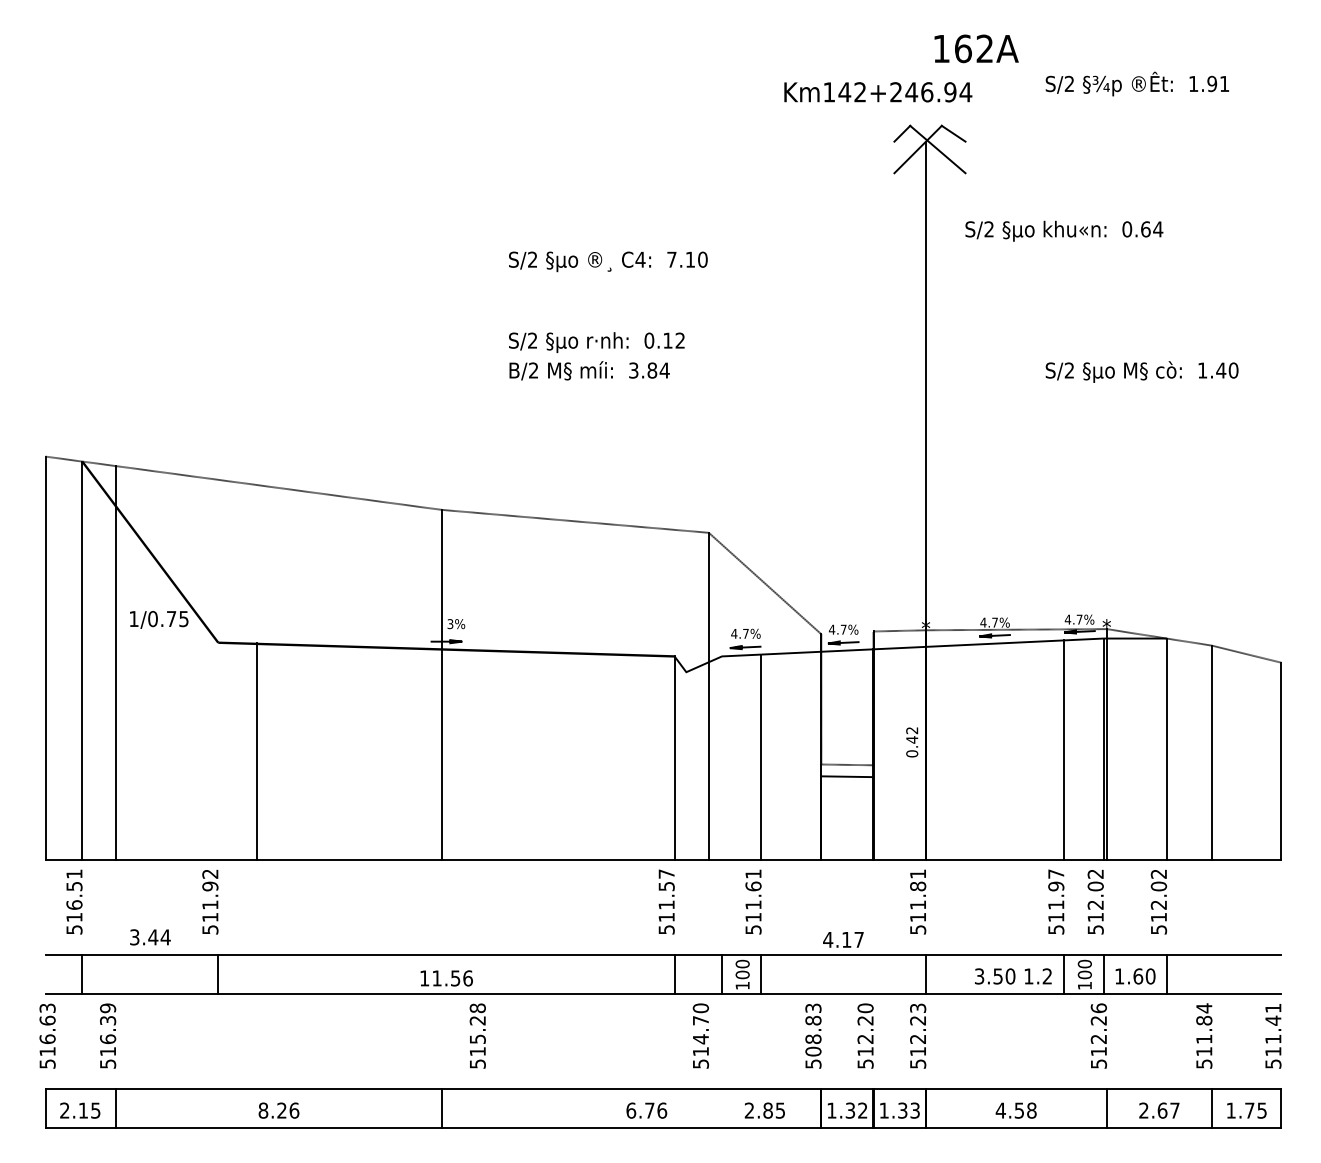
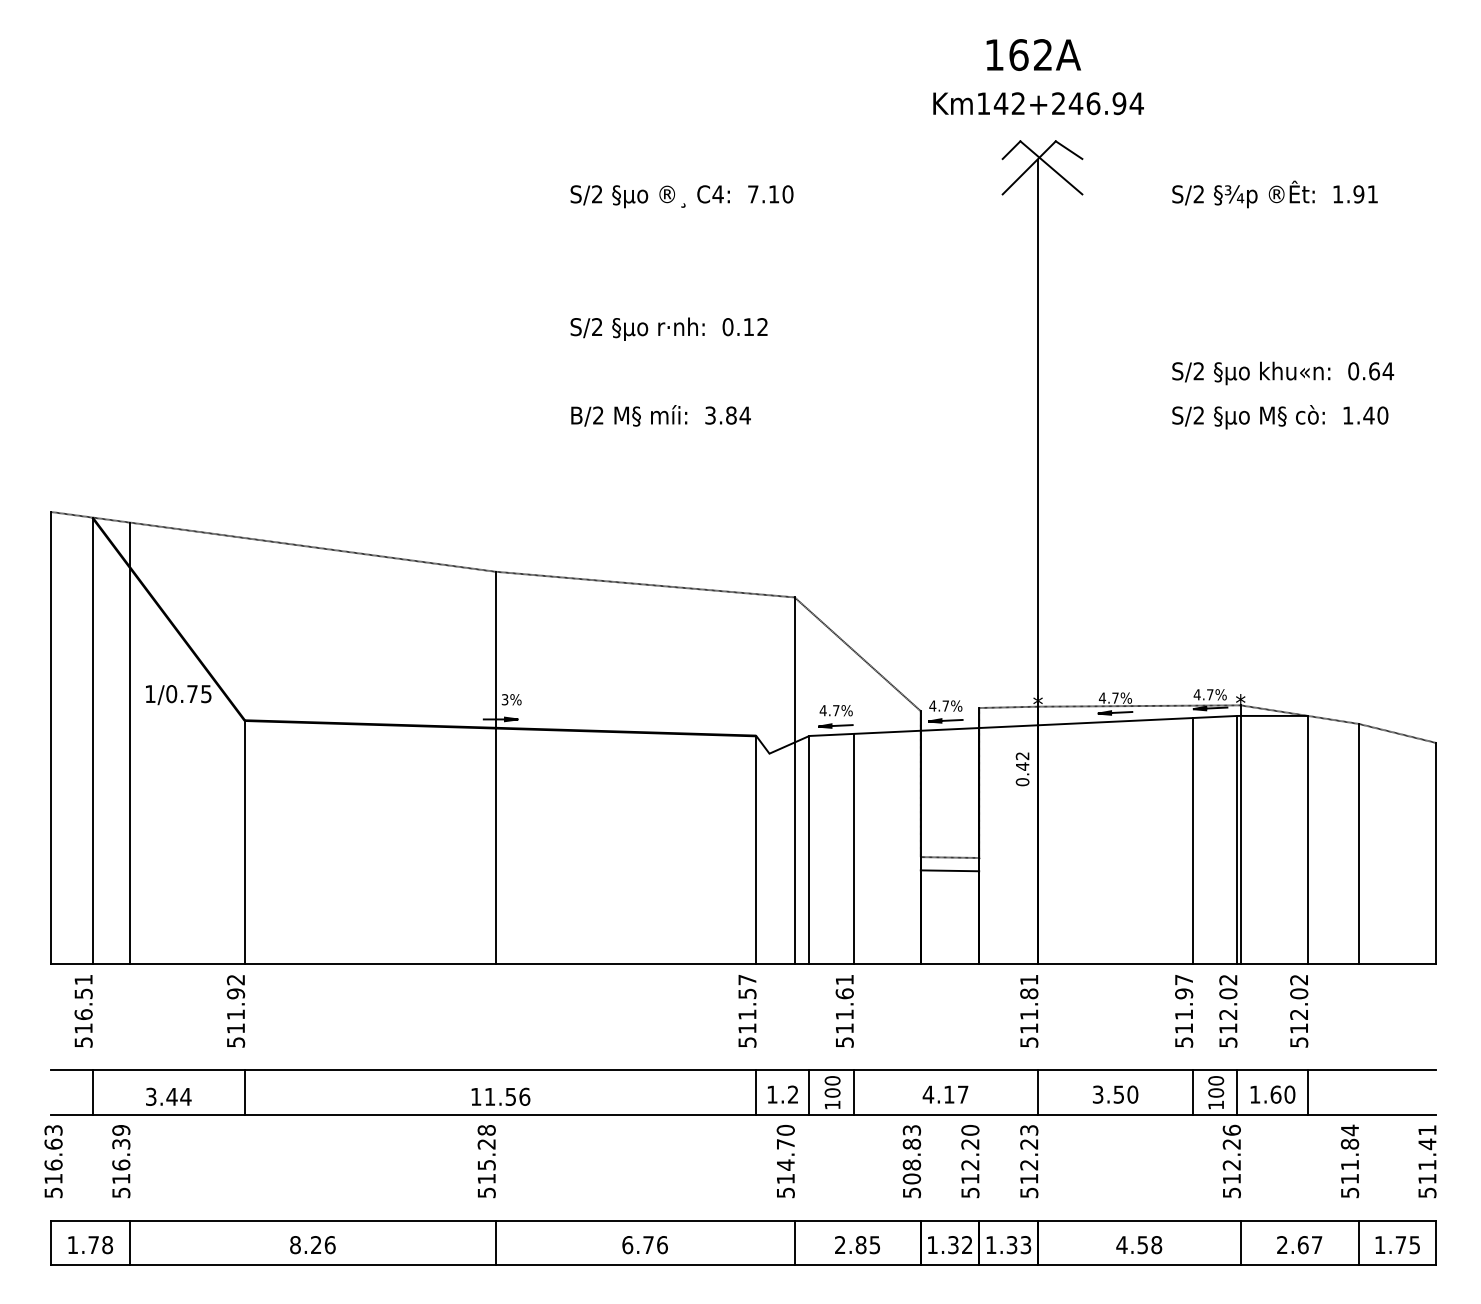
text: (976, 48) -> (1033, 54), moved
text: (1136, 84) -> (1274, 194), moved
text: (878, 92) -> (1038, 103), moved
text: (1064, 231) -> (1283, 373), moved
text: (607, 261) -> (681, 196), moved
text: (596, 341) -> (668, 328), moved
text: (912, 742) -> (1022, 769), moved
line: (256, 751) -> (244, 842), moved
line: (722, 757) -> (809, 849), added
text: (150, 937) -> (168, 1096), moved
text: (843, 939) -> (945, 1094), moved
text: (1037, 976) -> (782, 1094), moved
text: (477, 1036) -> (486, 1161), moved
line: (708, 1108) -> (794, 1242), added
text: (79, 1111) -> (89, 1245), 2.15 -> 1.78
text: (646, 1111) -> (644, 1245), moved

